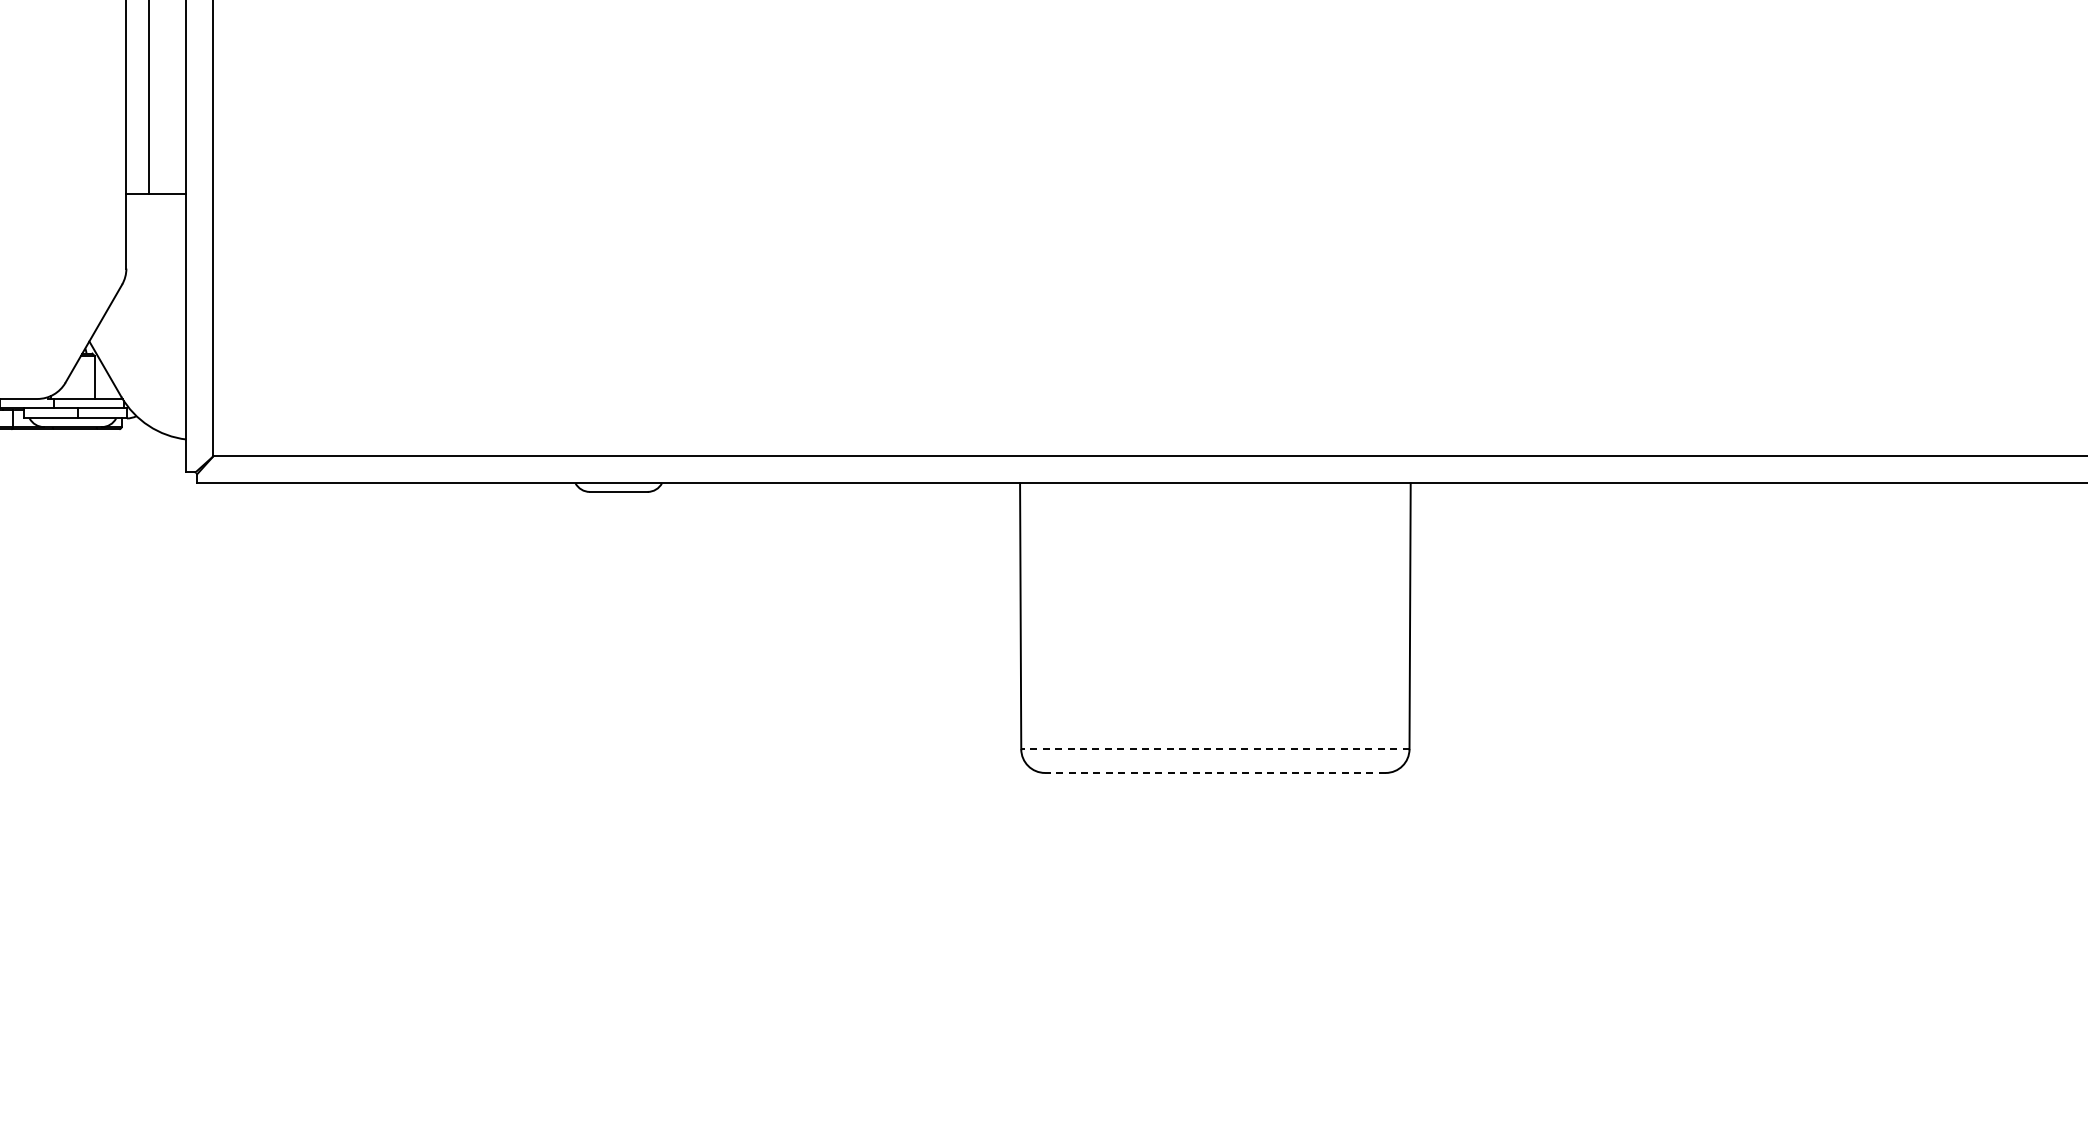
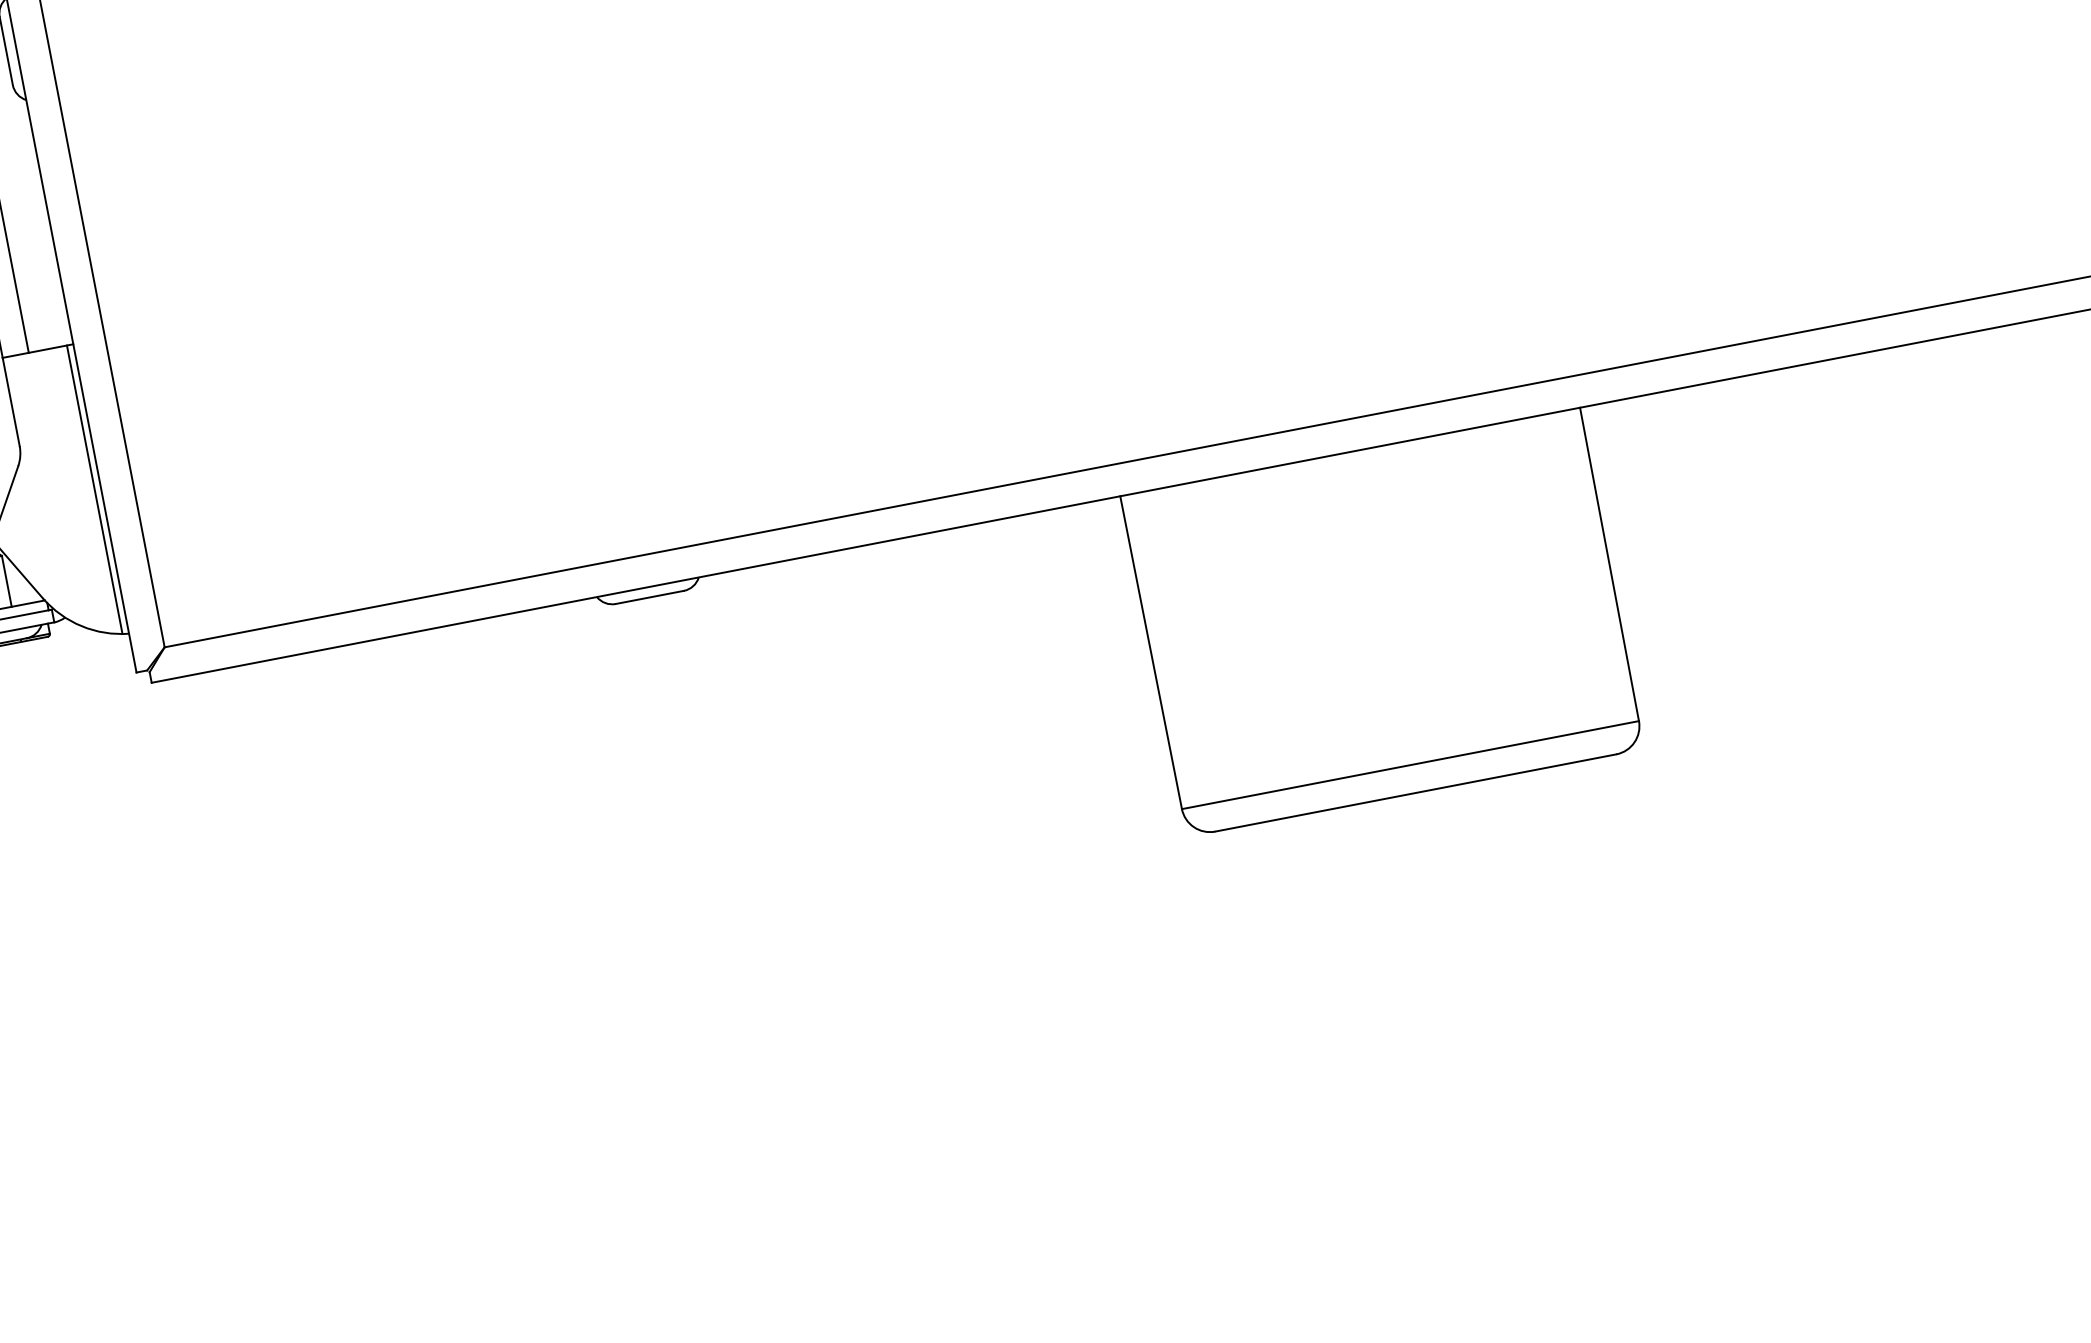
line: (181, 315) -> (95, 488), added
line: (1214, 749) -> (1409, 765), dashed -> solid
line: (1214, 772) -> (1414, 792), dashed -> solid

